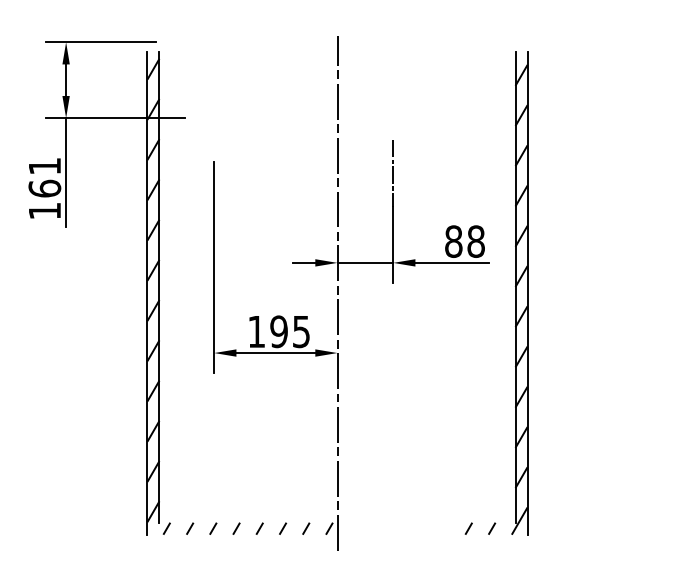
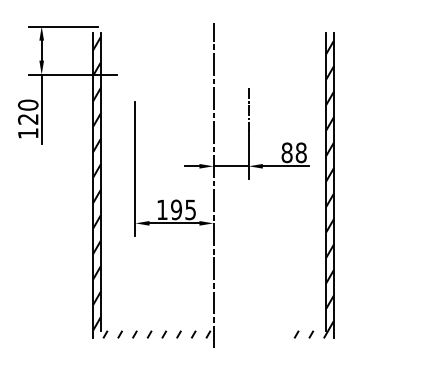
text: (45, 176) -> (28, 111), 161 -> 120

